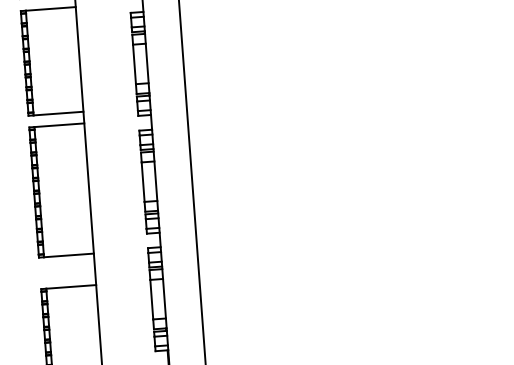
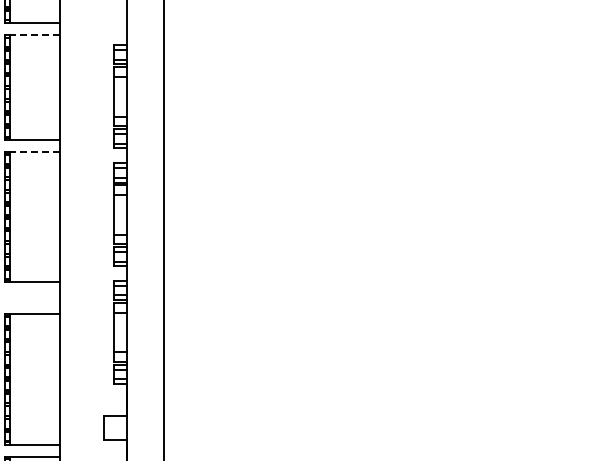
line: (50, 9) -> (34, 35), solid -> dashed
line: (58, 124) -> (34, 151), solid -> dashed

